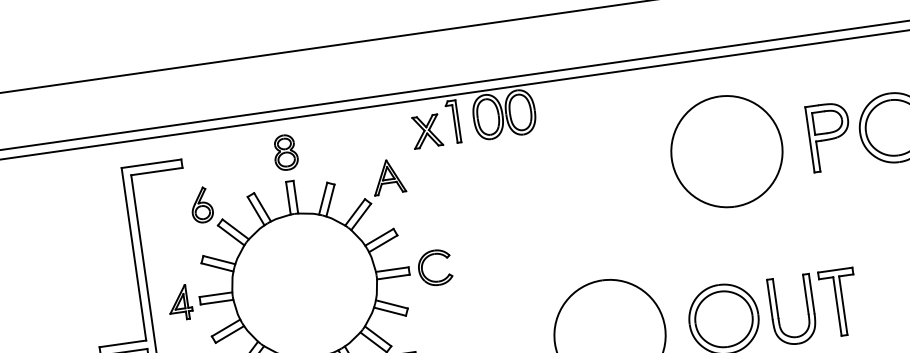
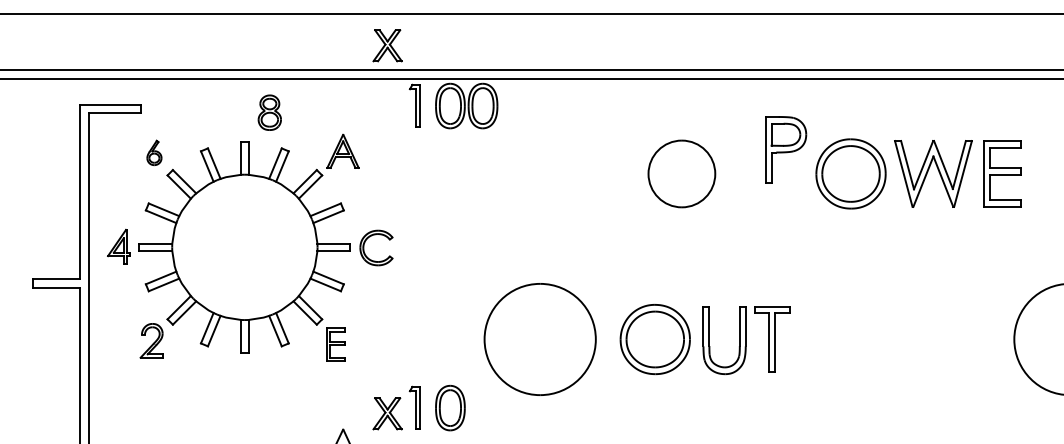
part: (426, 131) -> (387, 45), moved
part: (830, 136) -> (786, 149), moved
part: (726, 151) -> (681, 173), size x0.6
part: (285, 152) -> (269, 112), moved
part: (201, 204) -> (154, 152), size x0.7

